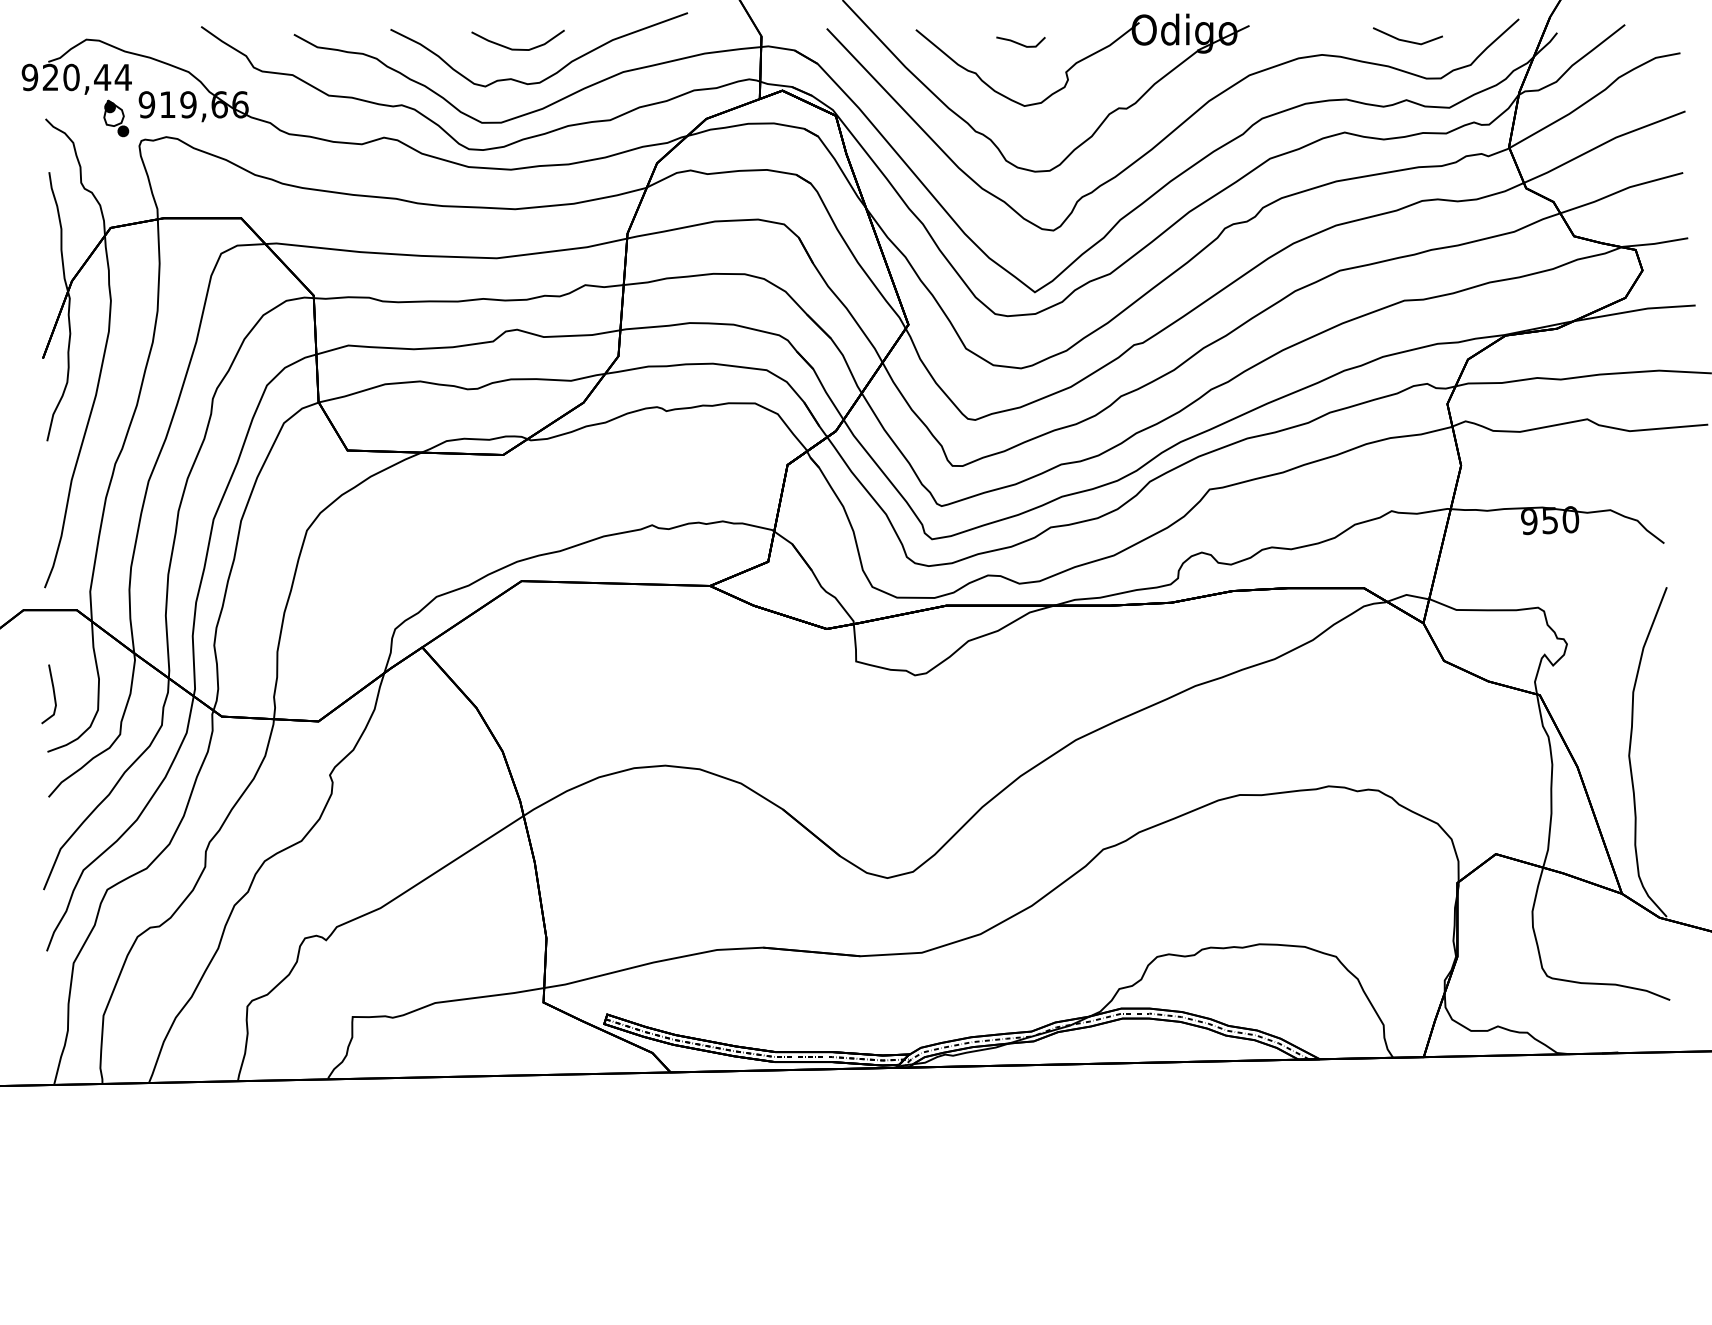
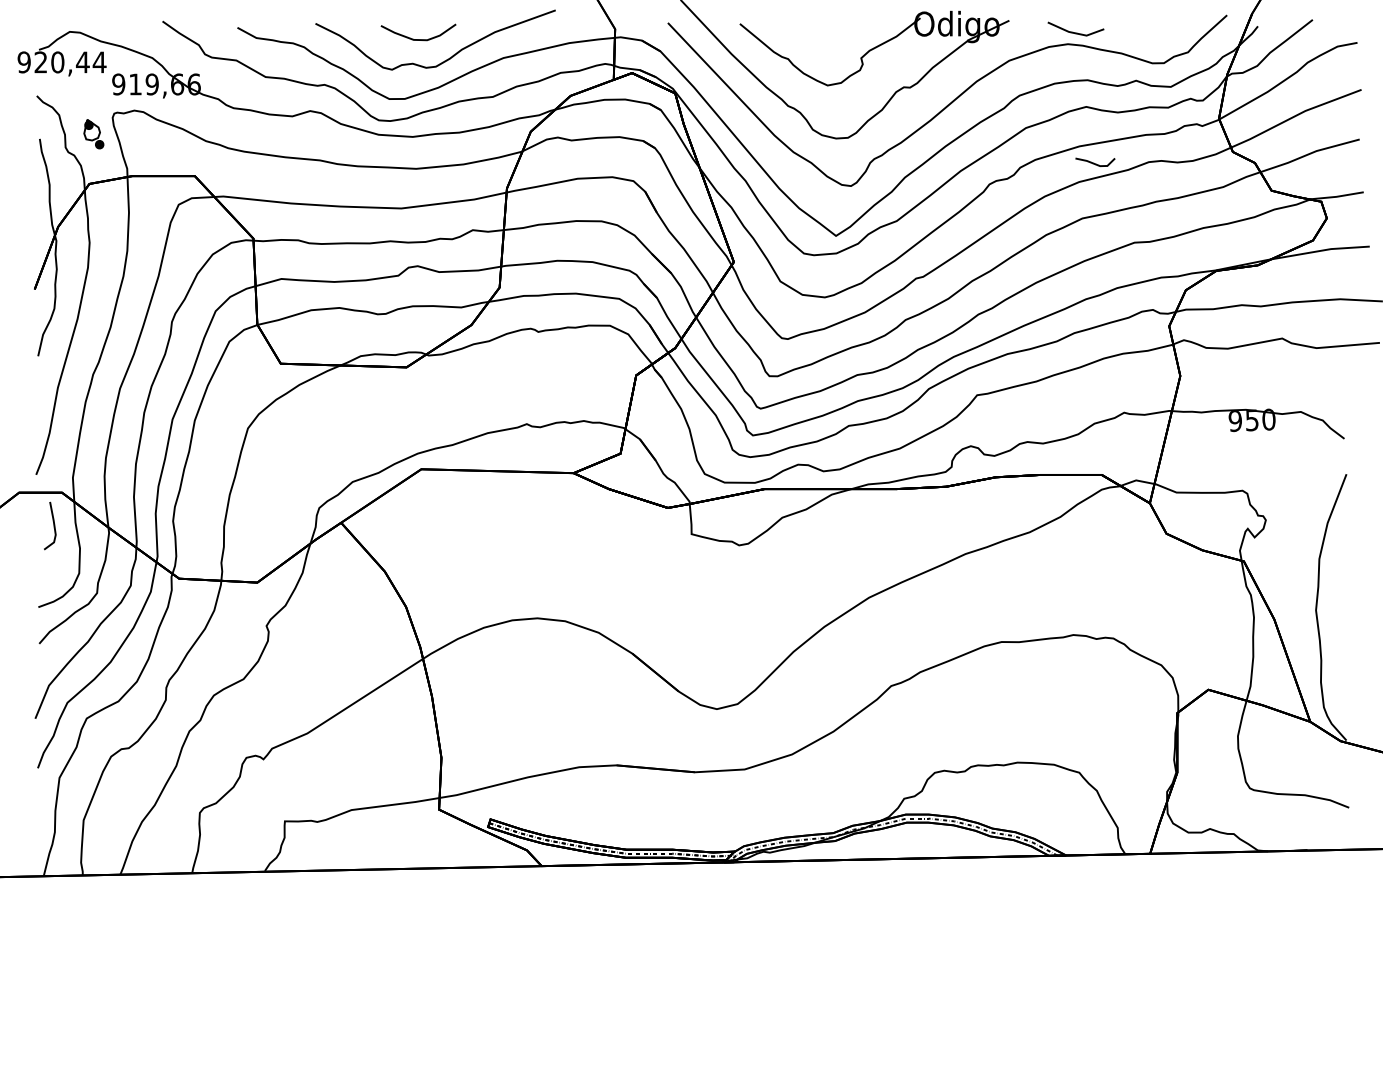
line: (1407, 40) -> (1075, 32), moved
line: (1020, 43) -> (1094, 163), moved
part: (116, 118) -> (94, 134), moved
line: (53, 694) -> (53, 526), moved

